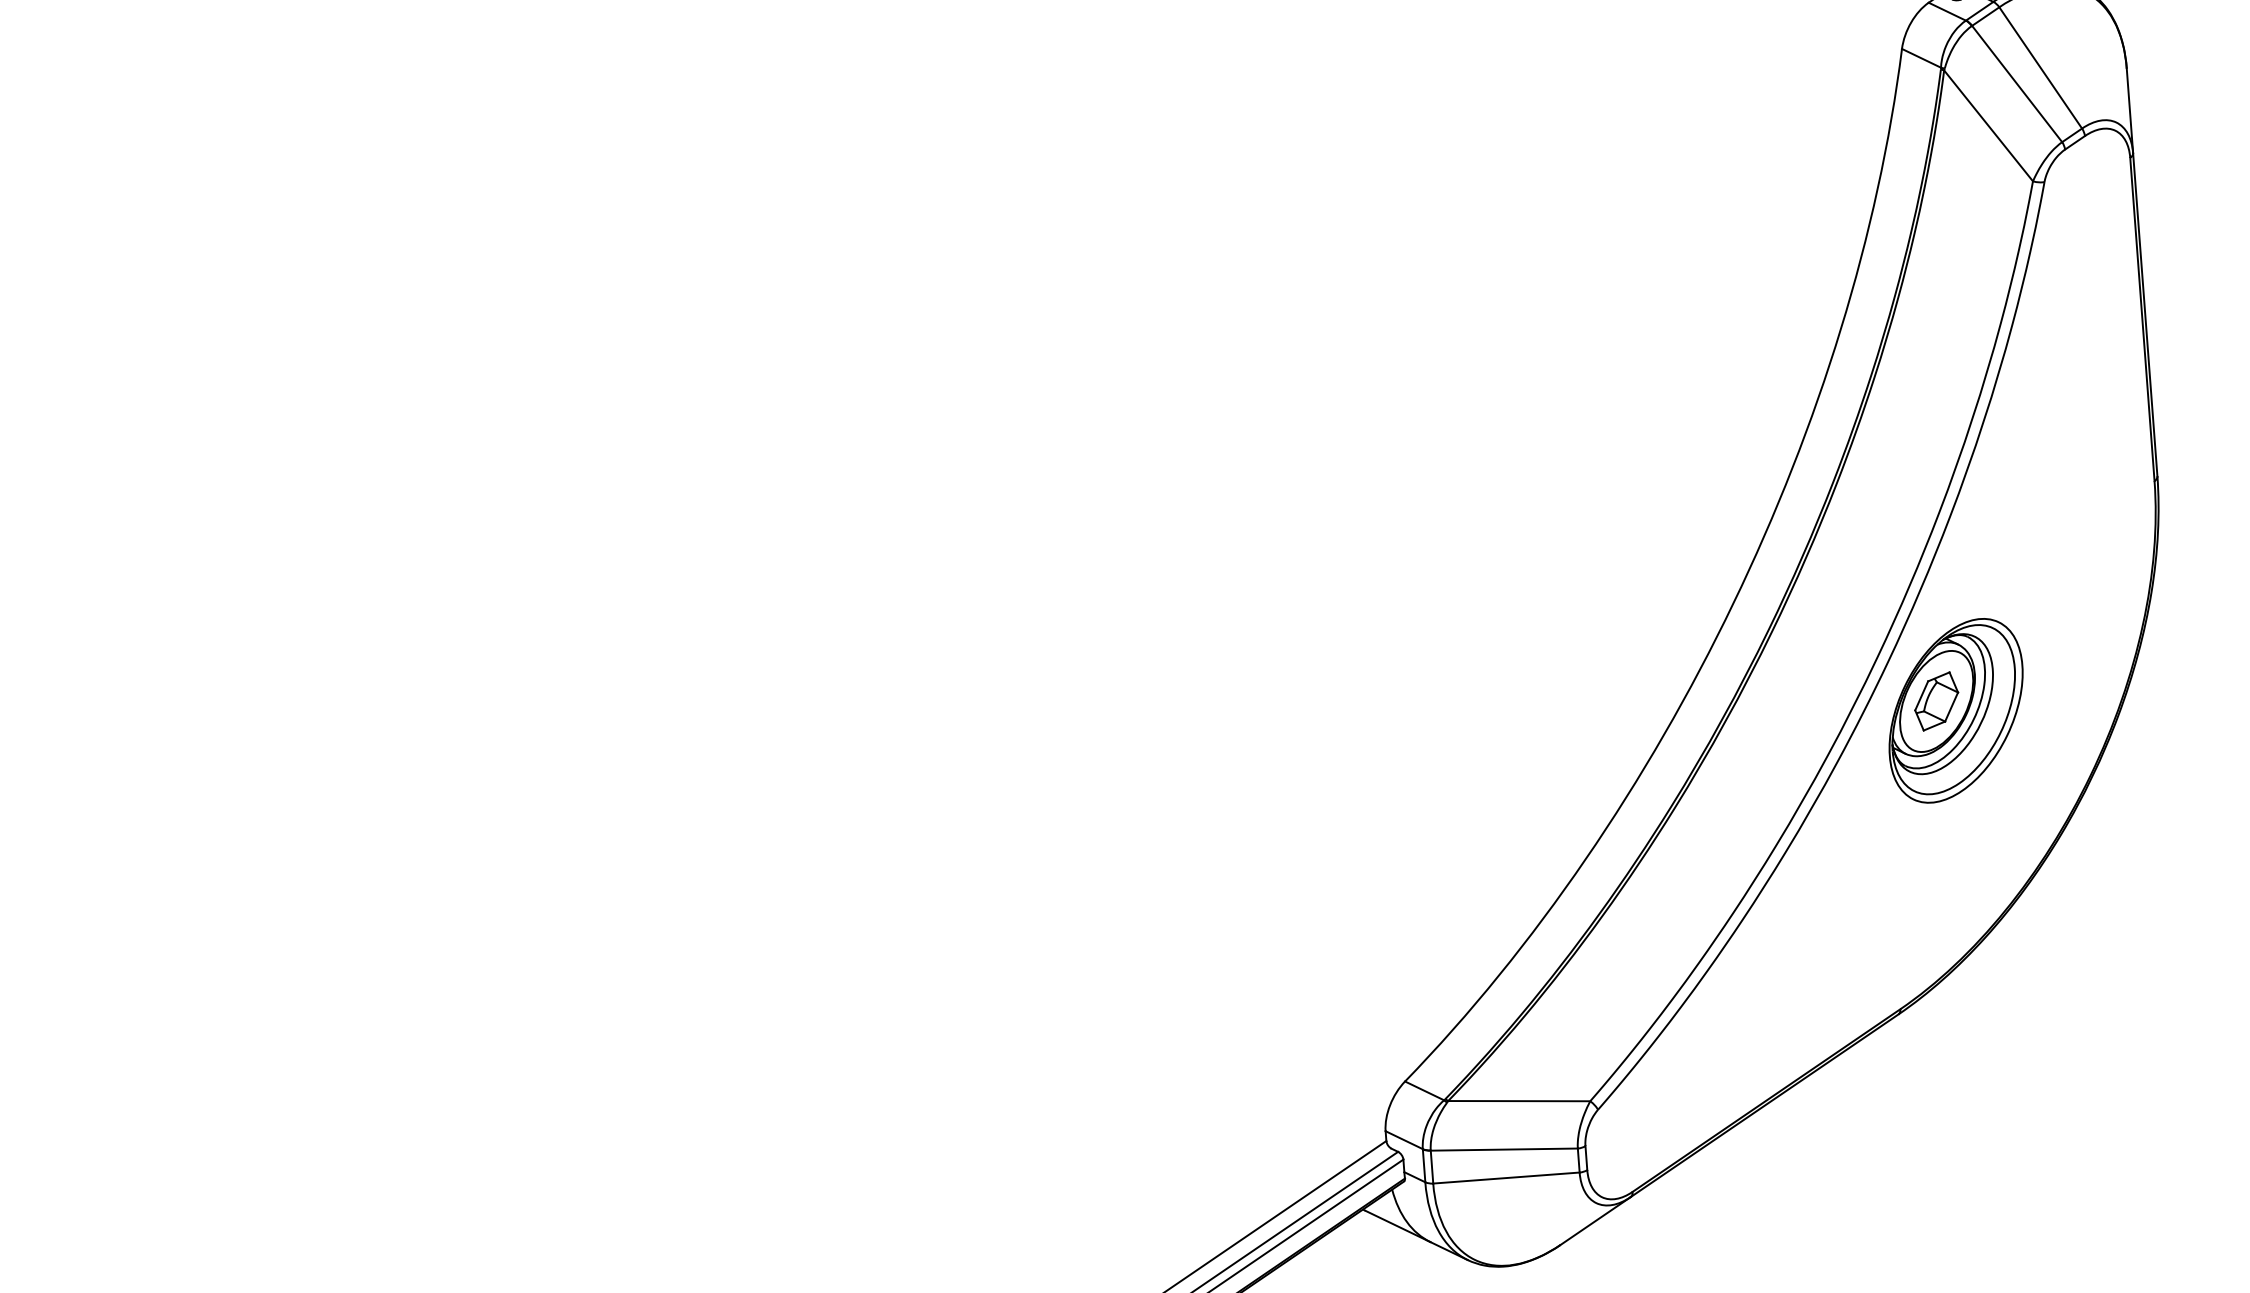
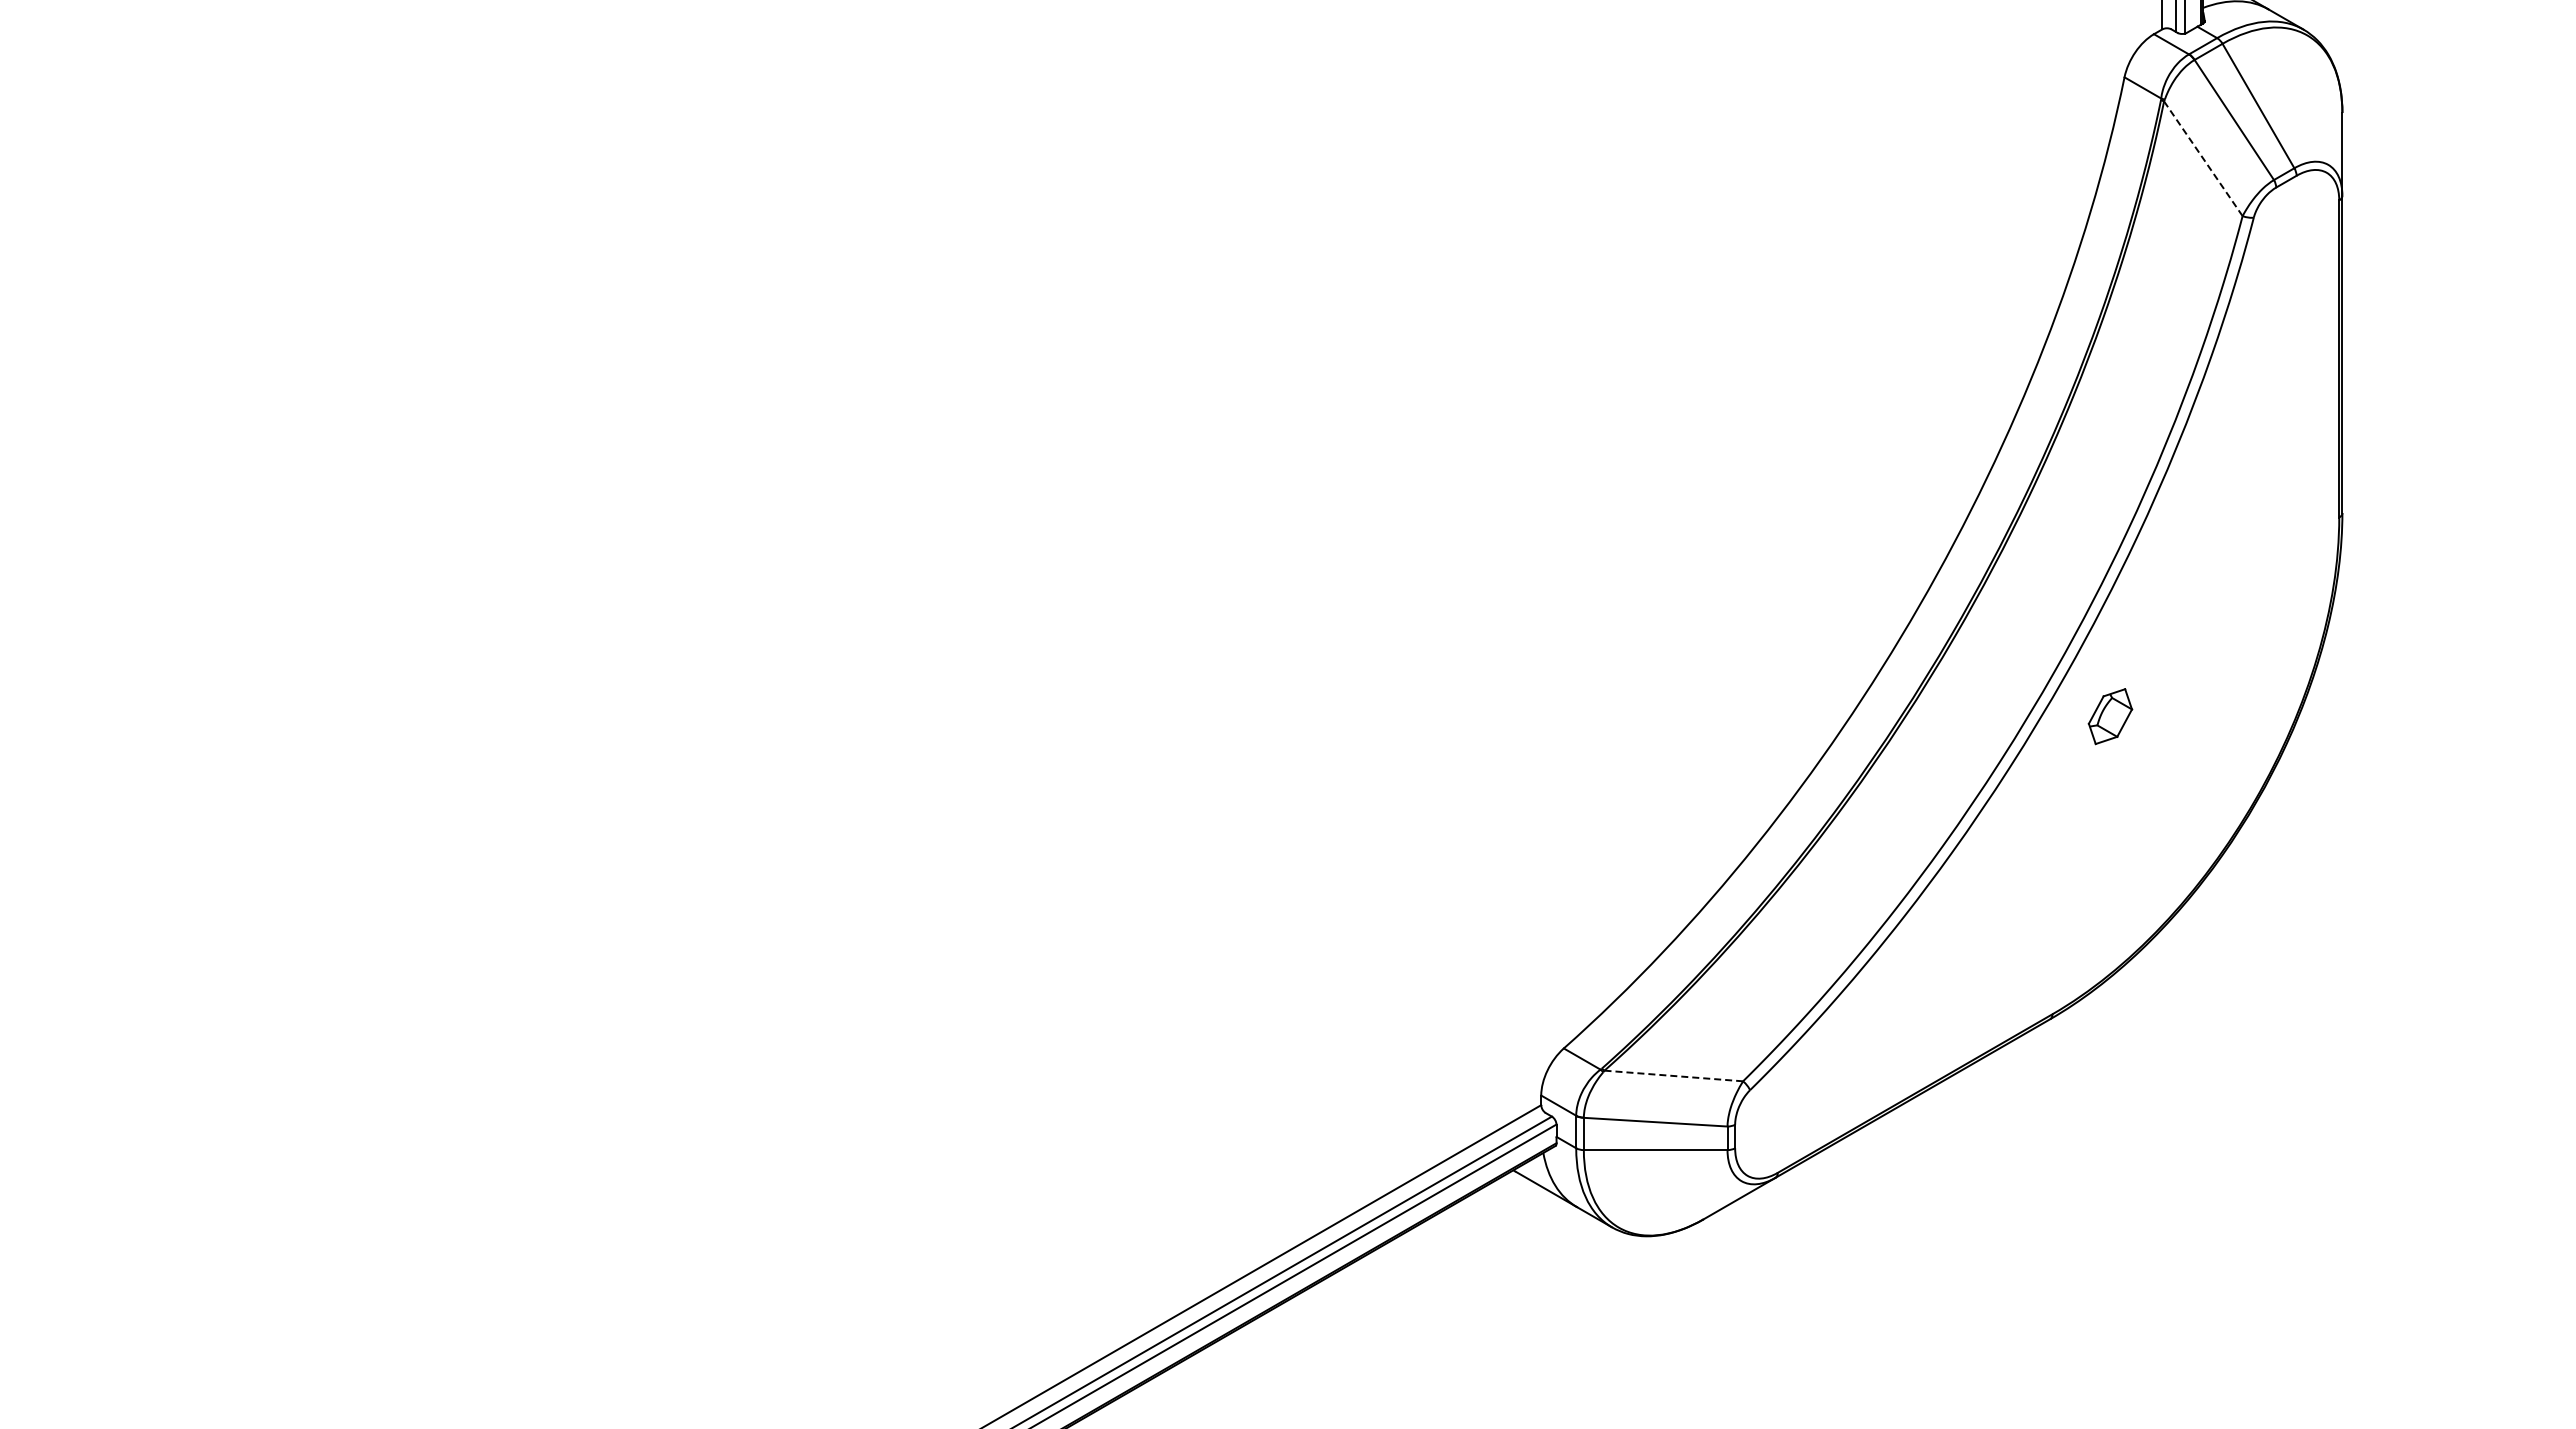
line: (1988, 125) -> (2203, 158), solid -> dashed
part: (1955, 710) -> (2128, 726), removed
line: (1518, 1100) -> (1673, 1075), solid -> dashed

